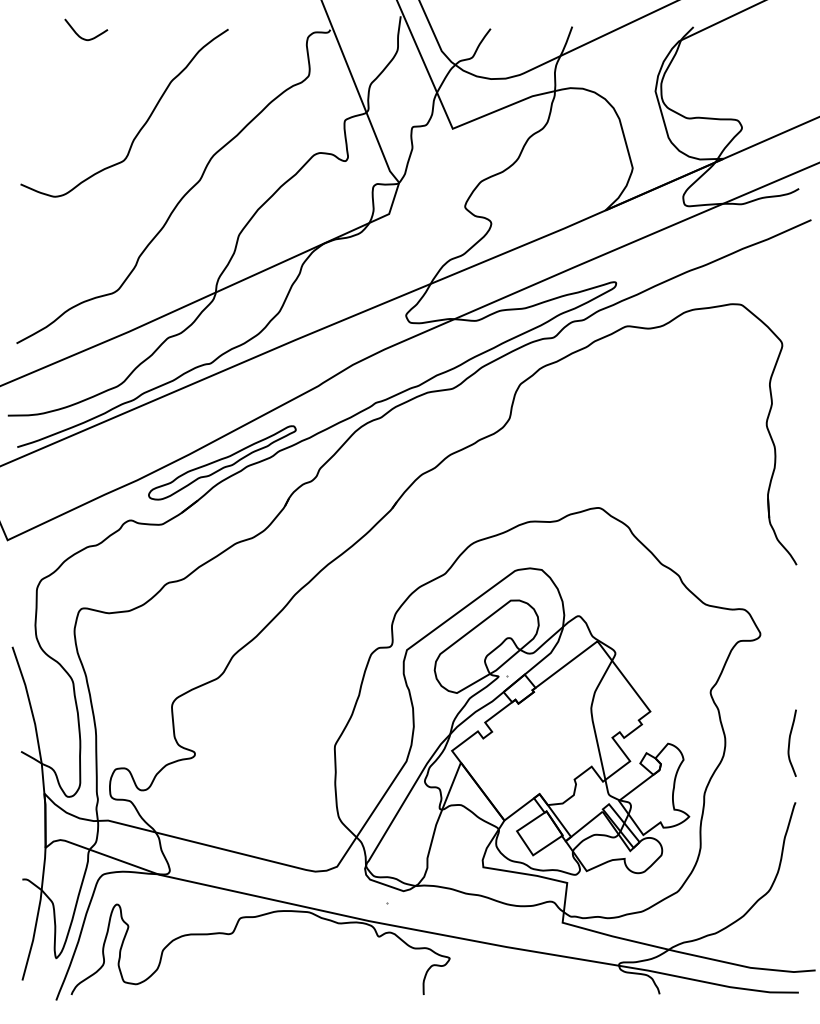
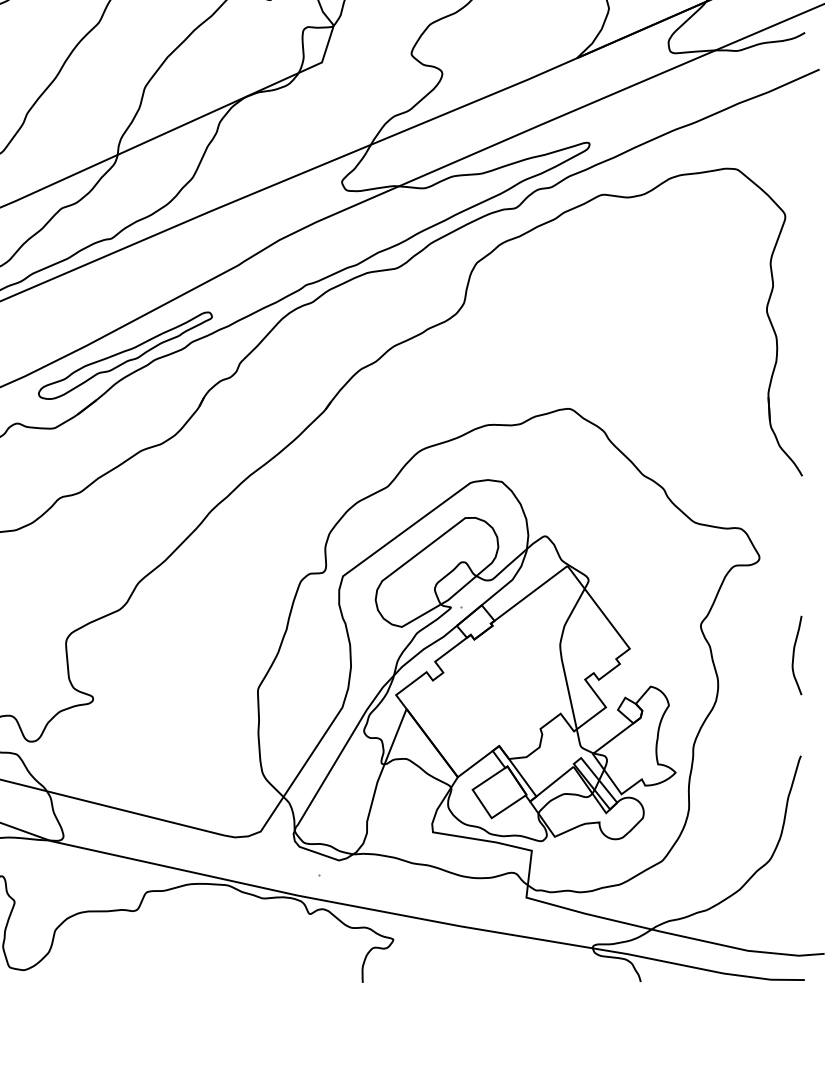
curve: (790, 742) -> (794, 654), moved

